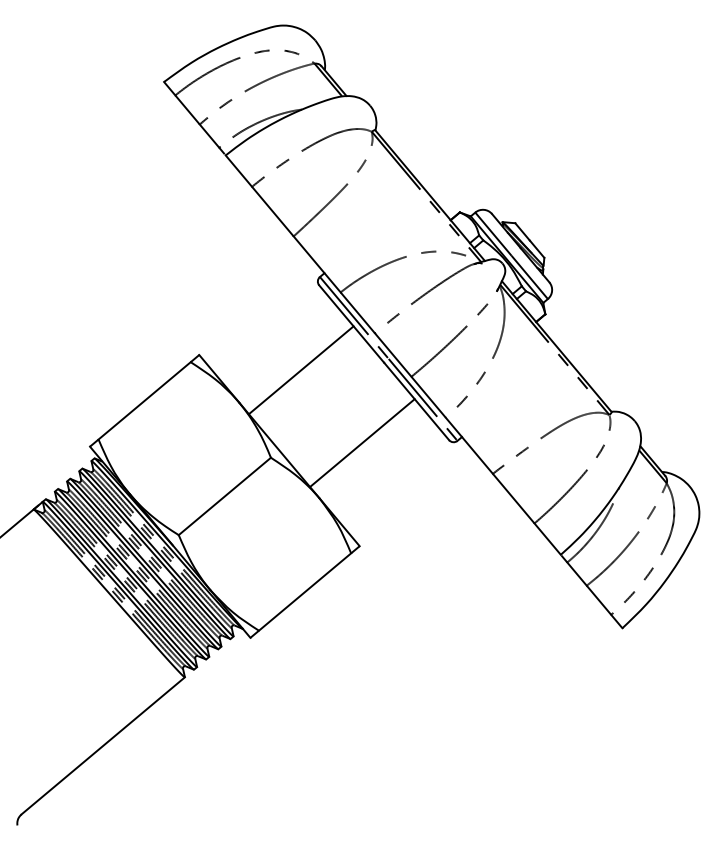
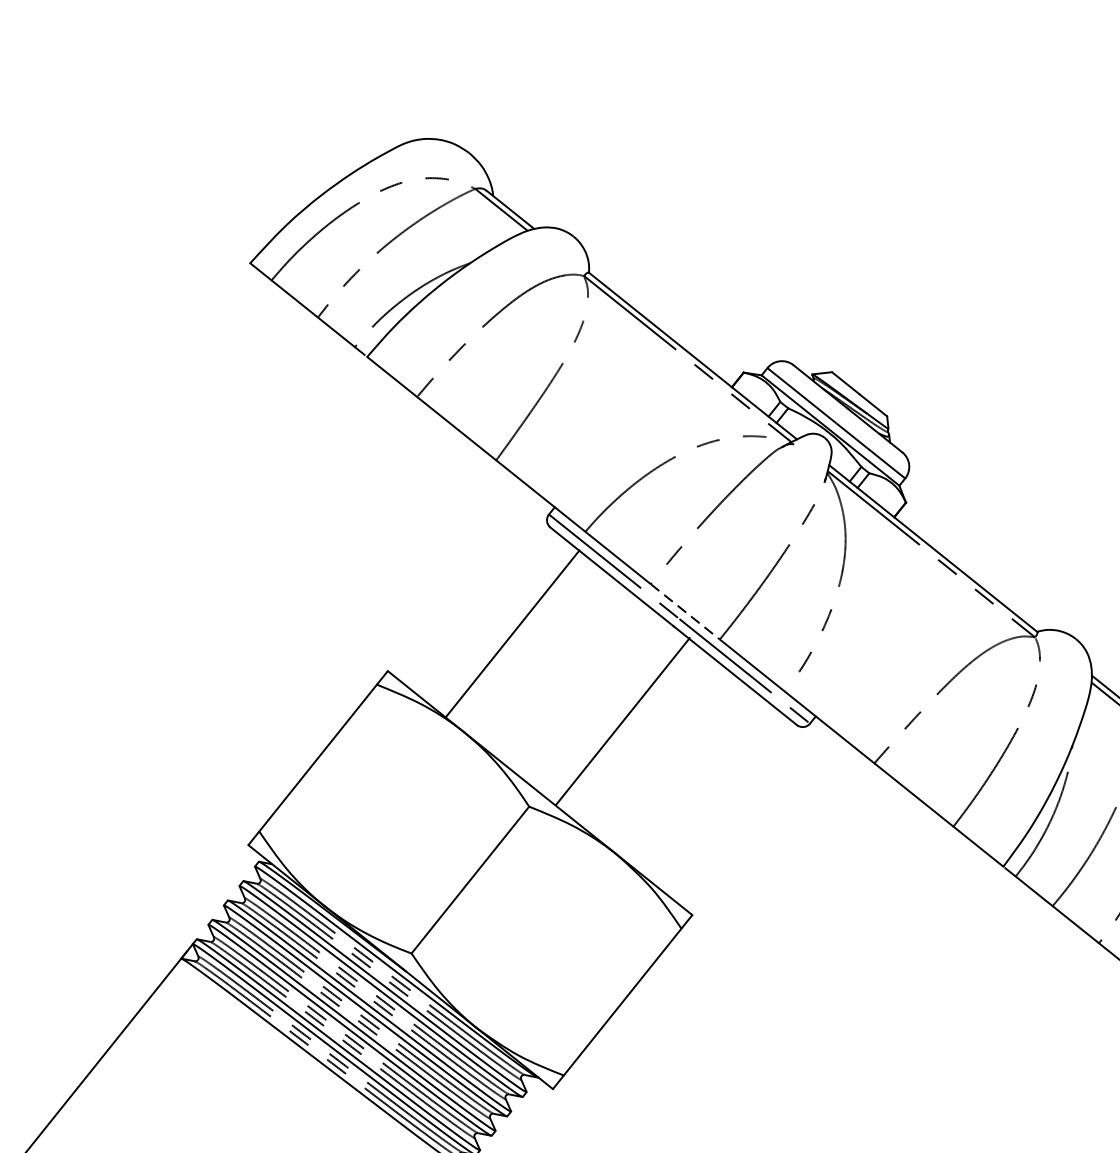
line: (393, 355) -> (685, 612), solid -> dashed
line: (300, 370) -> (511, 634), moved
line: (362, 443) -> (623, 722), moved

